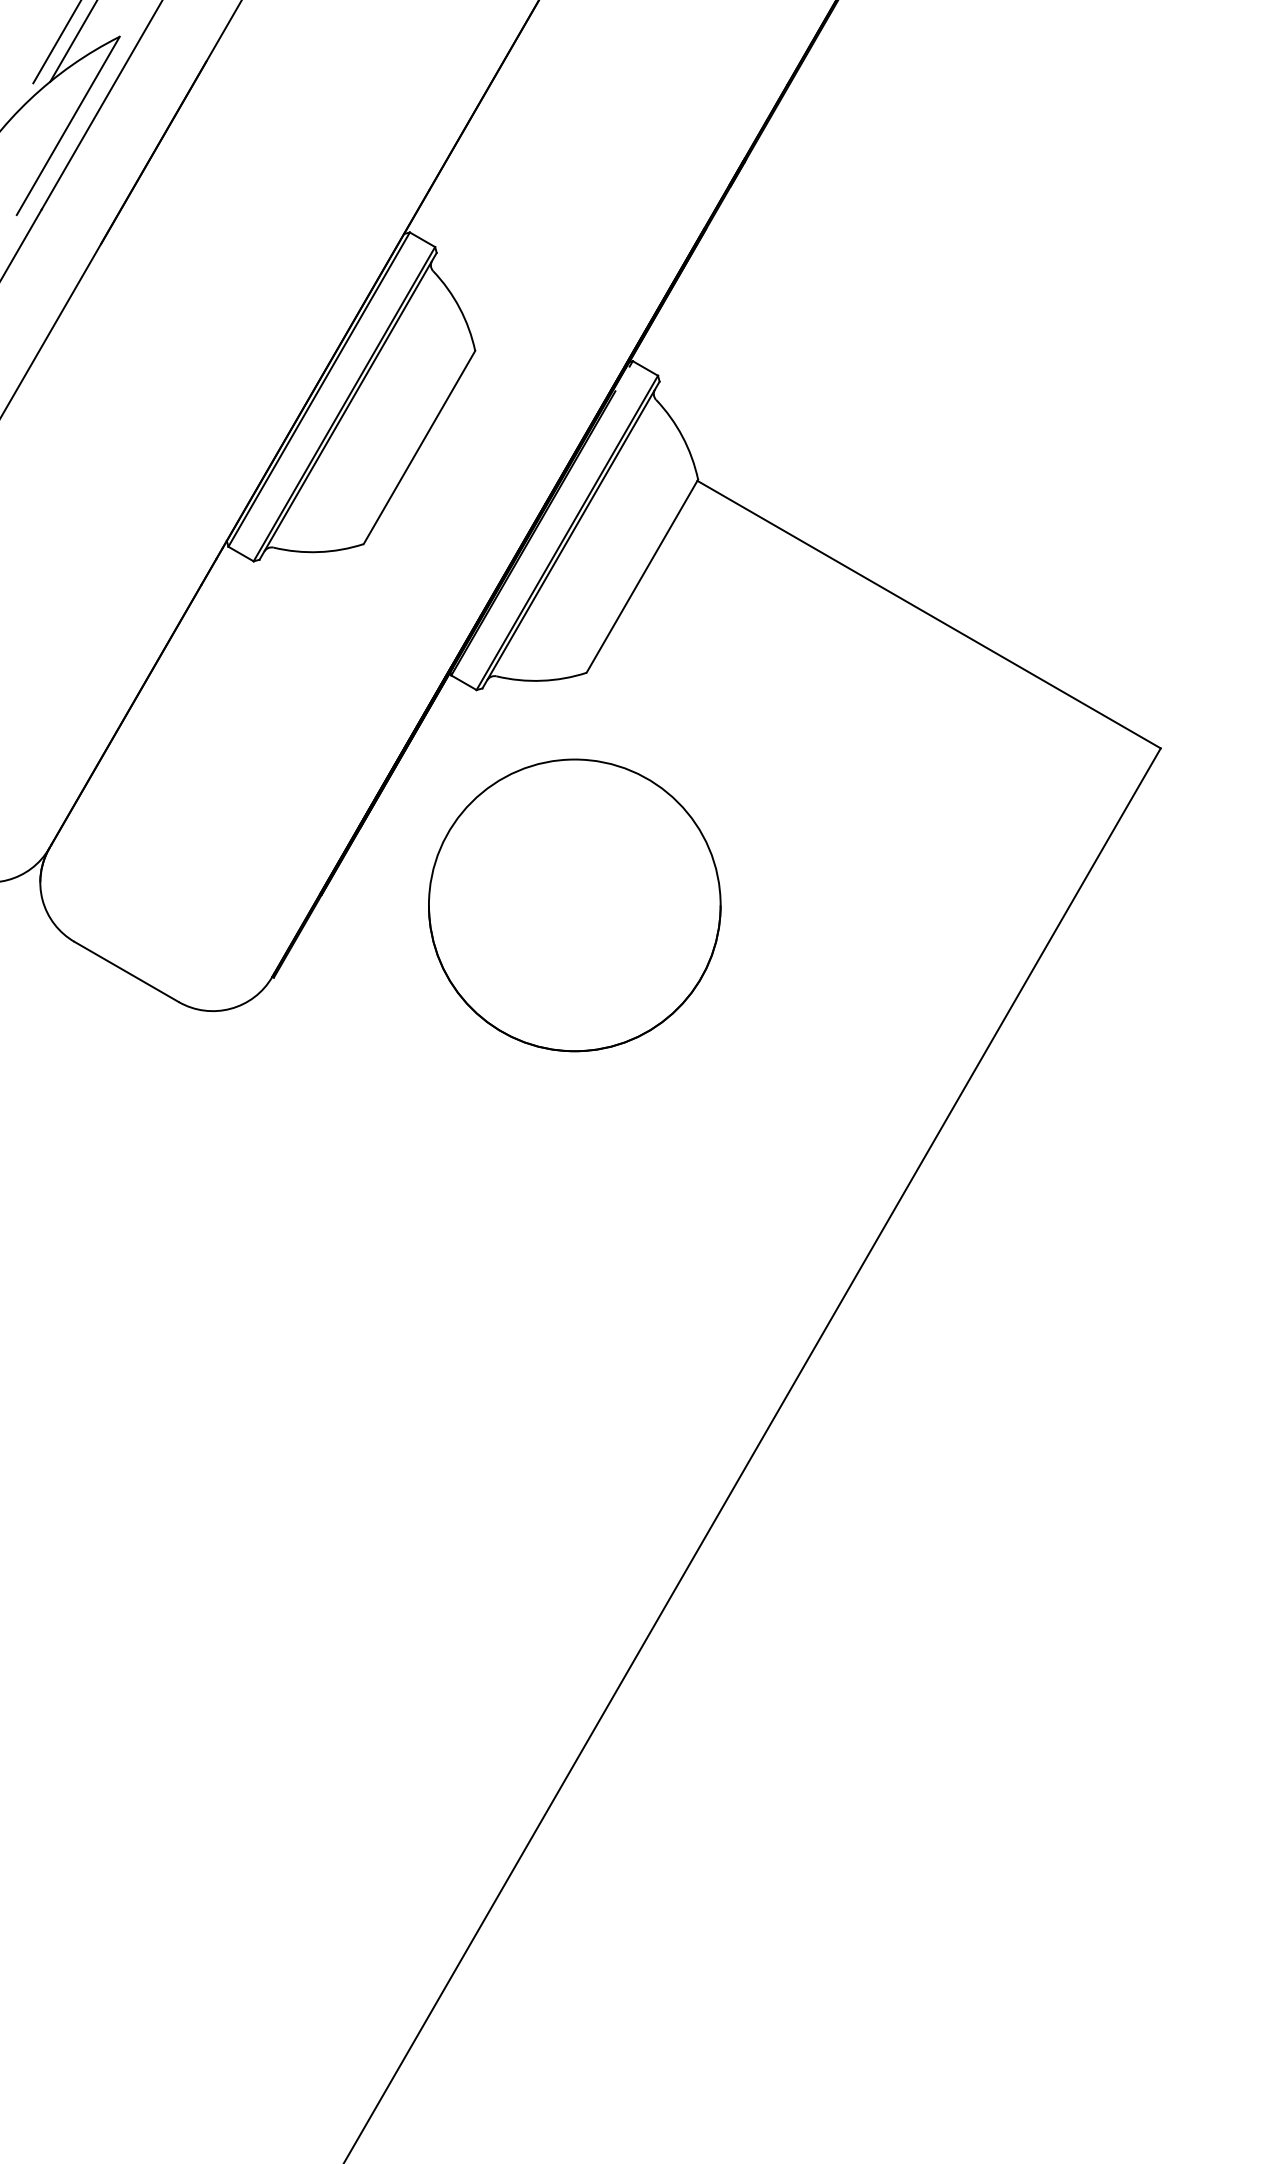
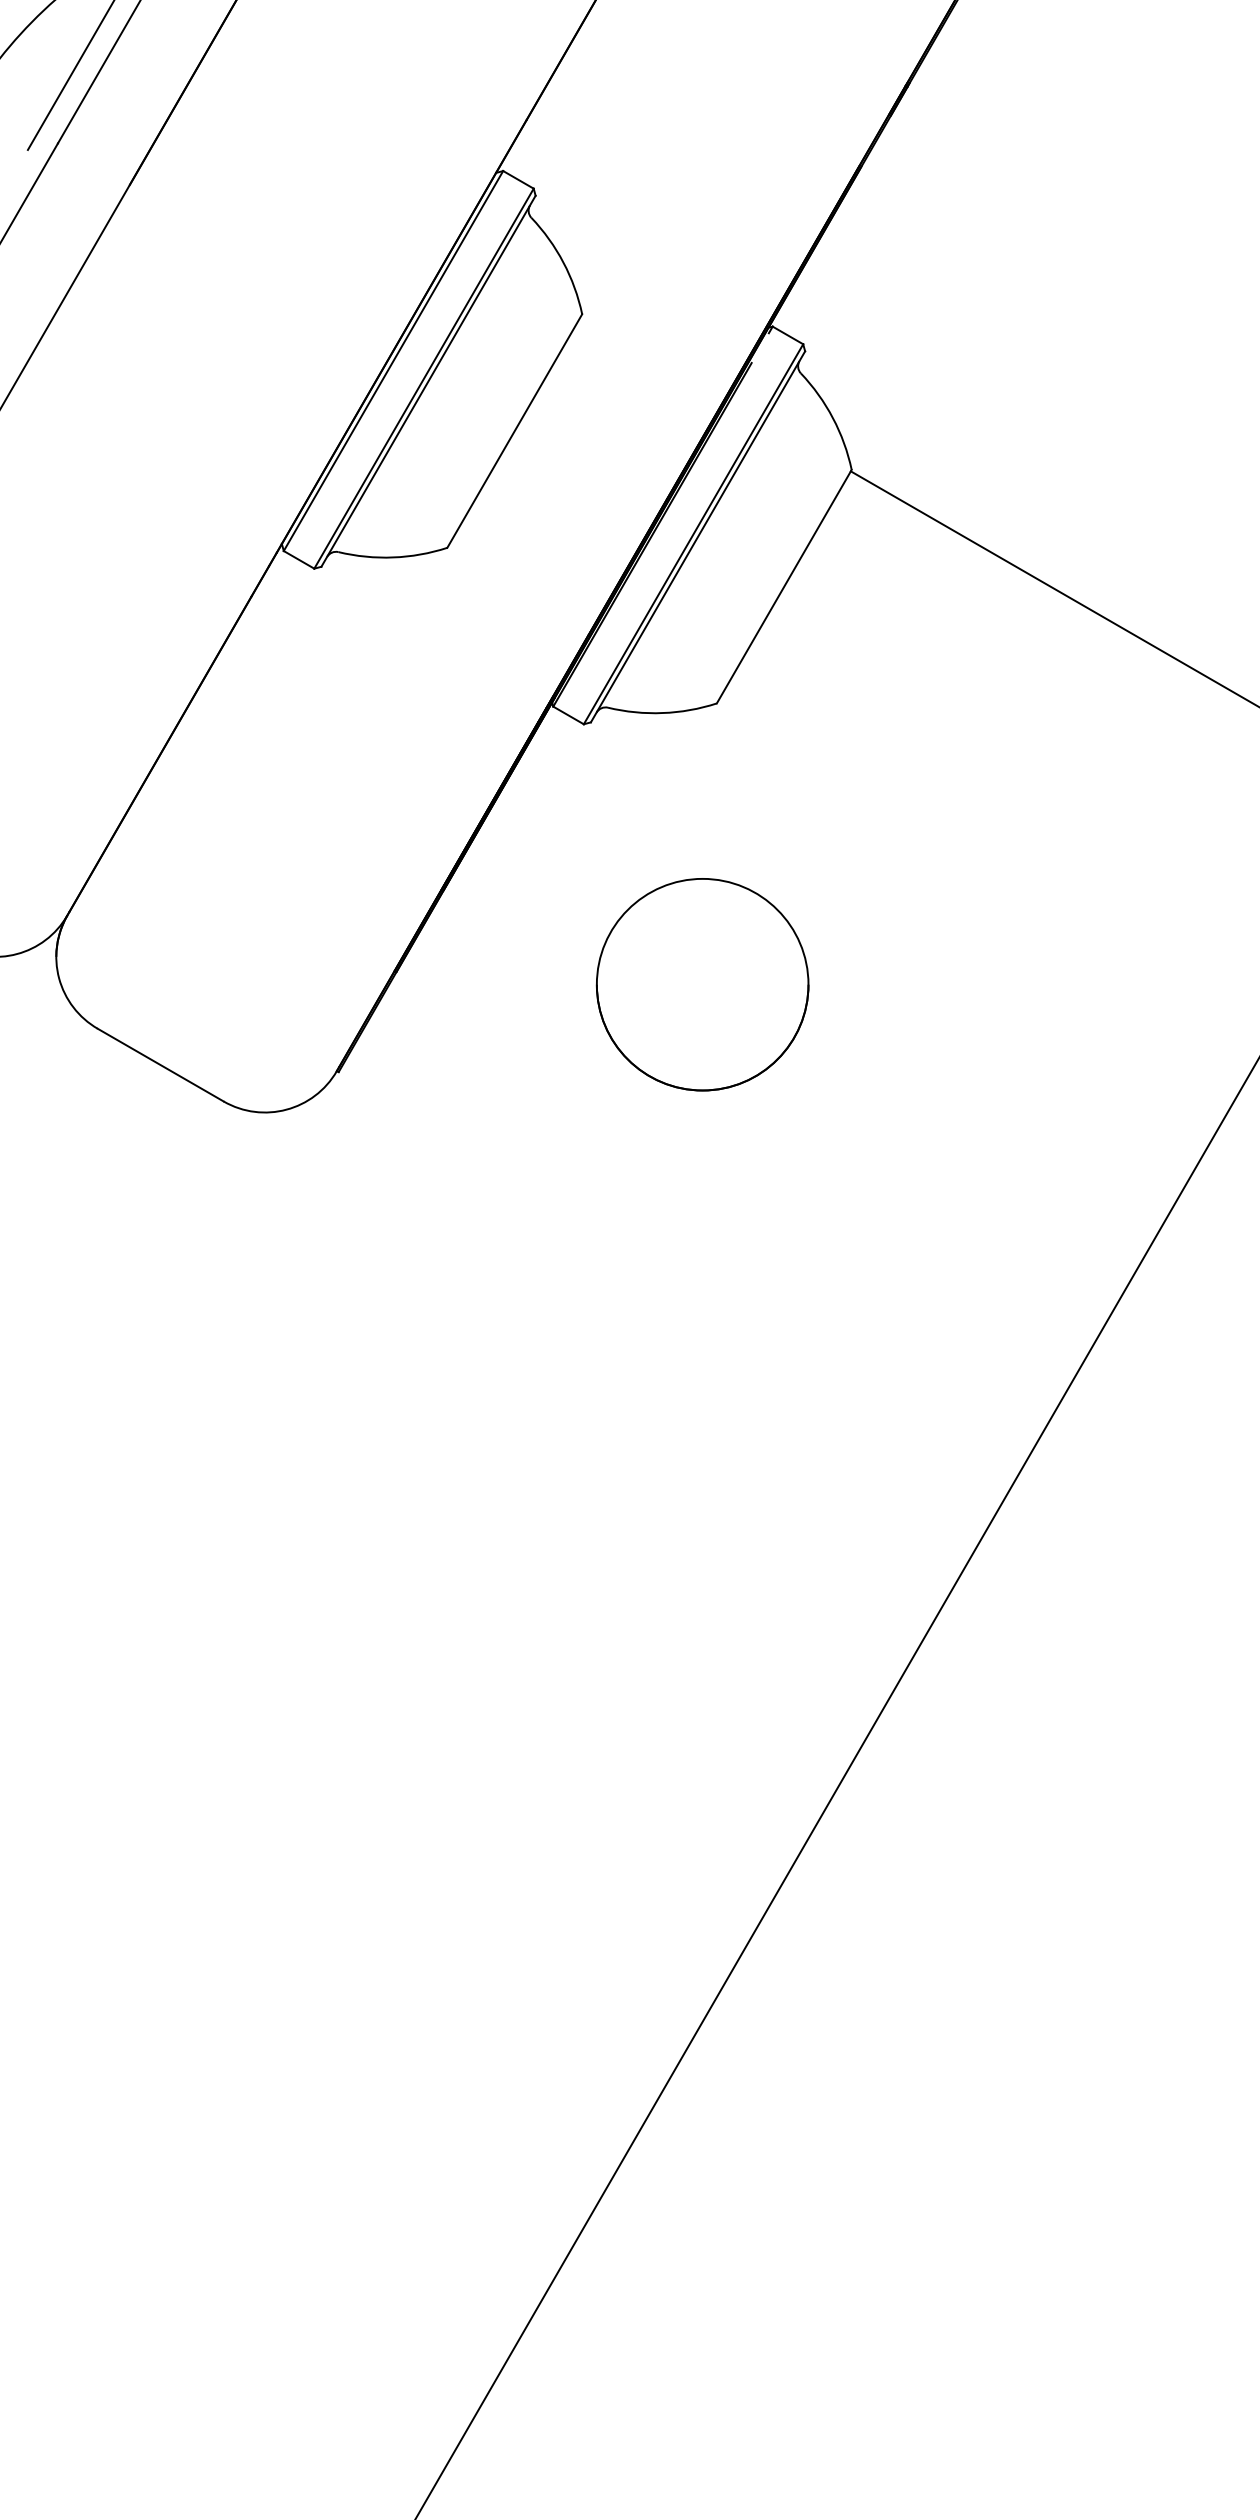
part: (574, 905) -> (702, 984), size x0.6

